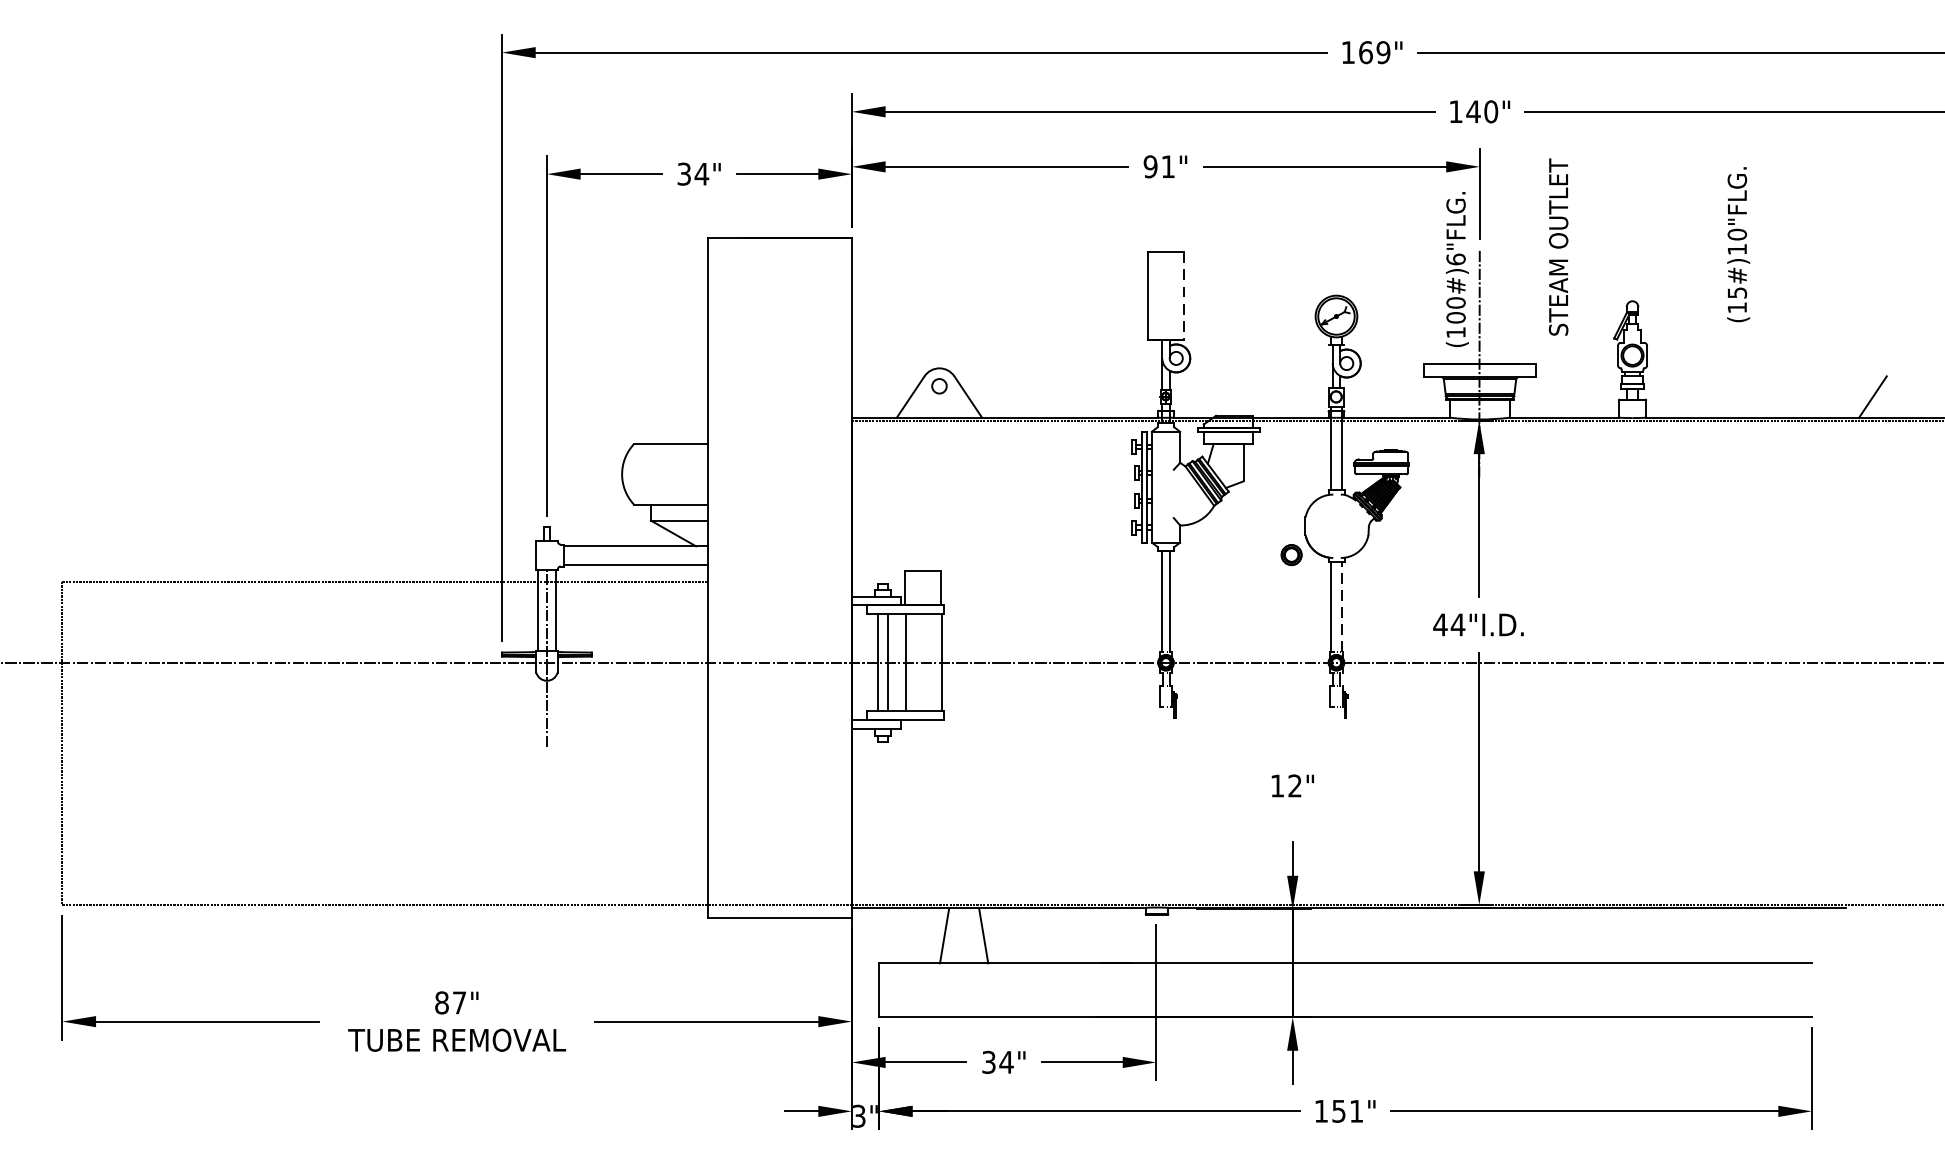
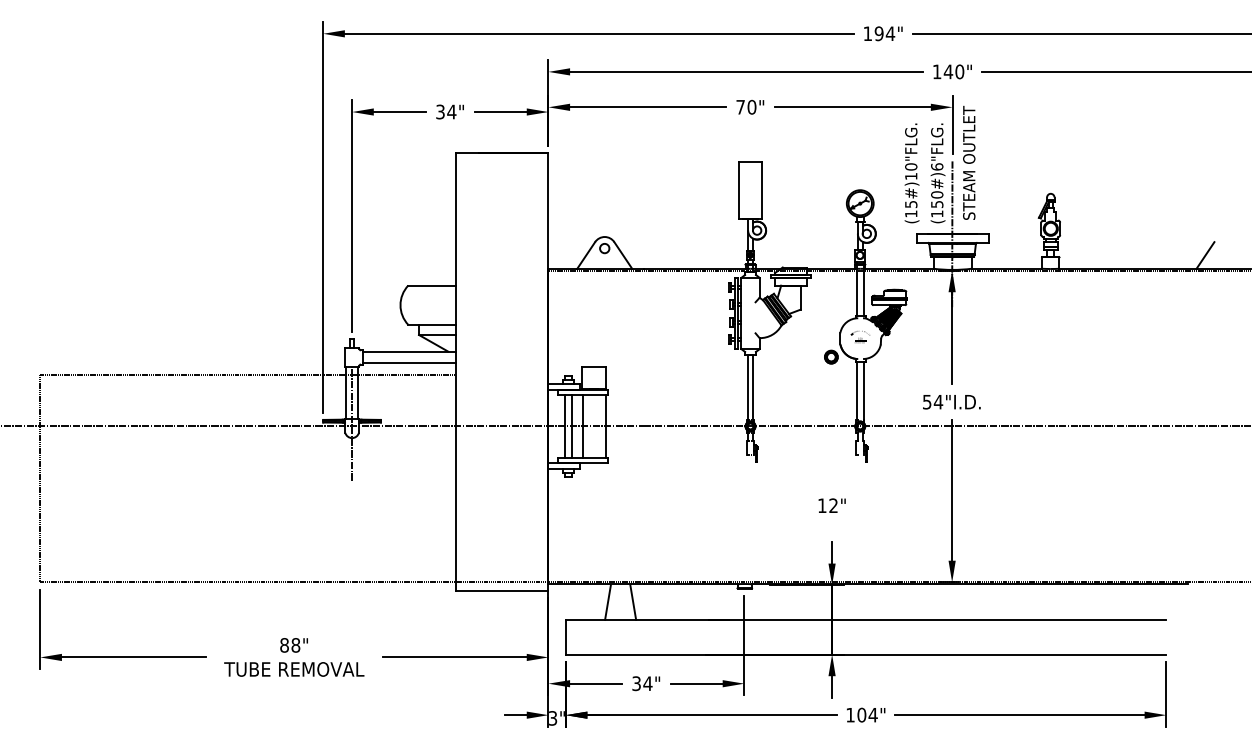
text: (1374, 52) -> (884, 33), 169" -> 194"
text: (1159, 165) -> (746, 106), 91" -> 70"
text: (1737, 244) -> (911, 173), moved
text: (1559, 246) -> (969, 162), moved
line: (1184, 297) -> (762, 191), dashed -> solid
text: (1456, 317) -> (937, 204), (100#)6"FLG. -> (150#)6"FLG.
part: (1336, 524) -> (860, 337), added
line: (1341, 606) -> (863, 390), dashed -> solid
text: (1439, 625) -> (926, 402), 44"I.D. -> 54"I.D.
text: (458, 1003) -> (295, 645), 87" -> 88"
text: (1347, 1110) -> (867, 714), 151" -> 104"

